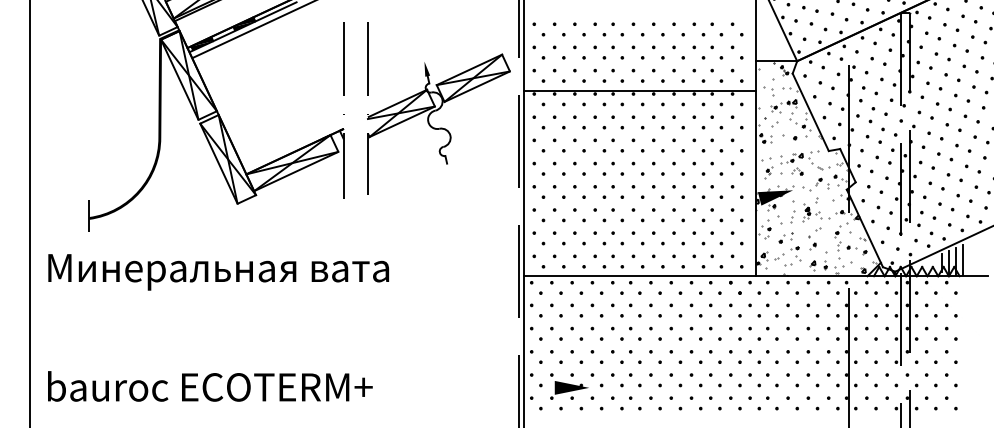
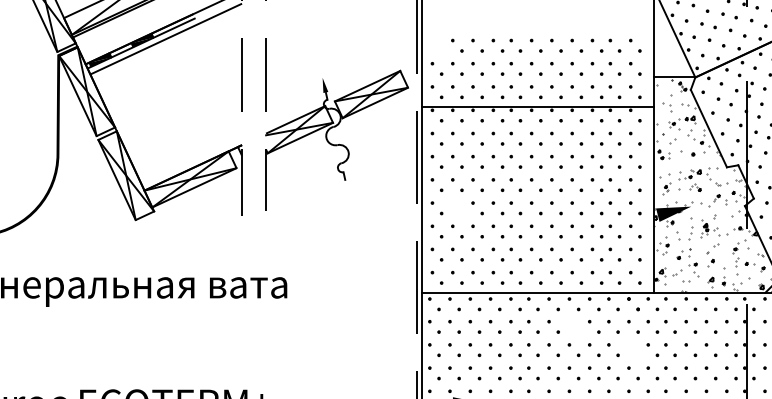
part: (538, 29) -> (436, 45), removed
part: (559, 191) -> (457, 207), removed
part: (675, 310) -> (573, 326), removed
part: (735, 333) -> (633, 349), removed

